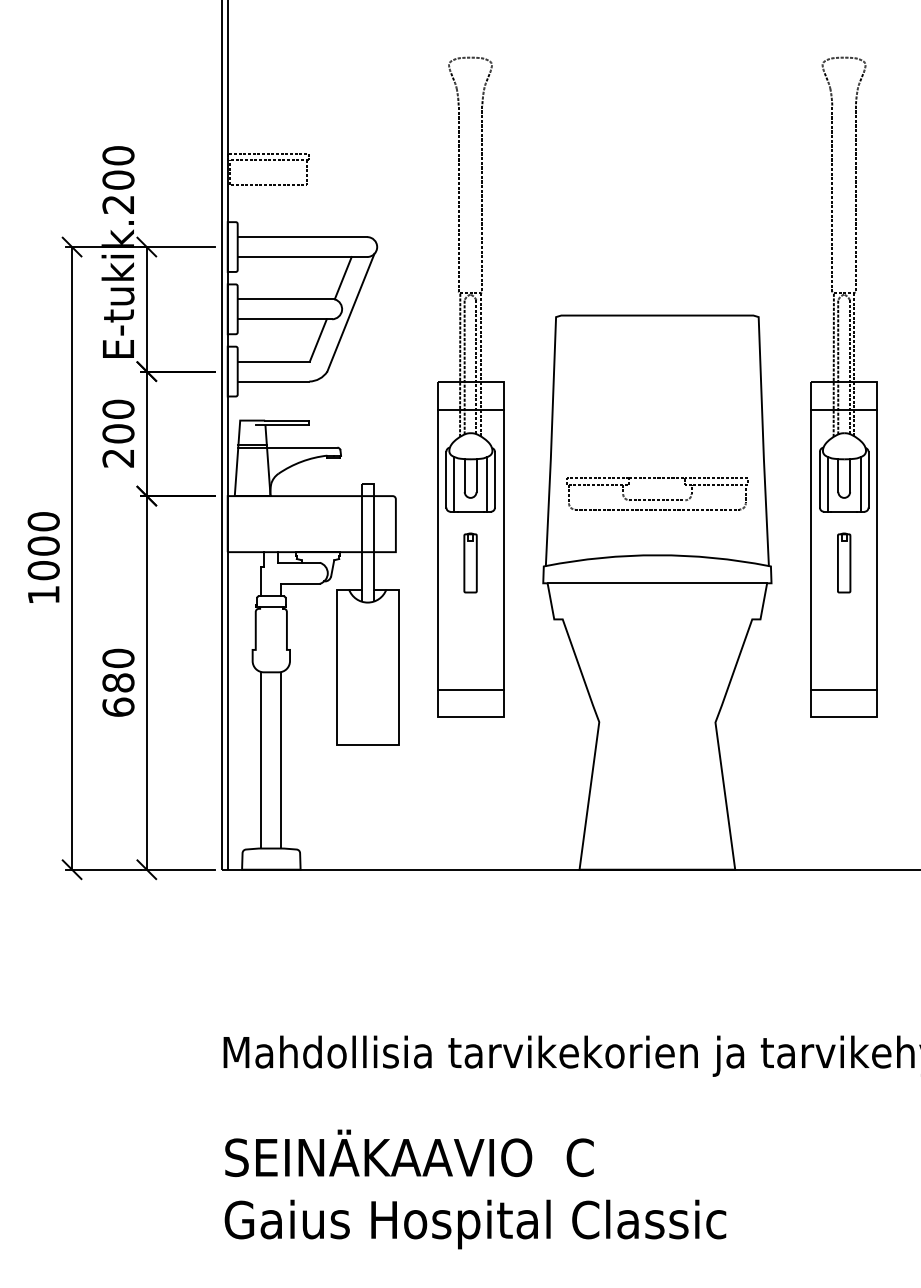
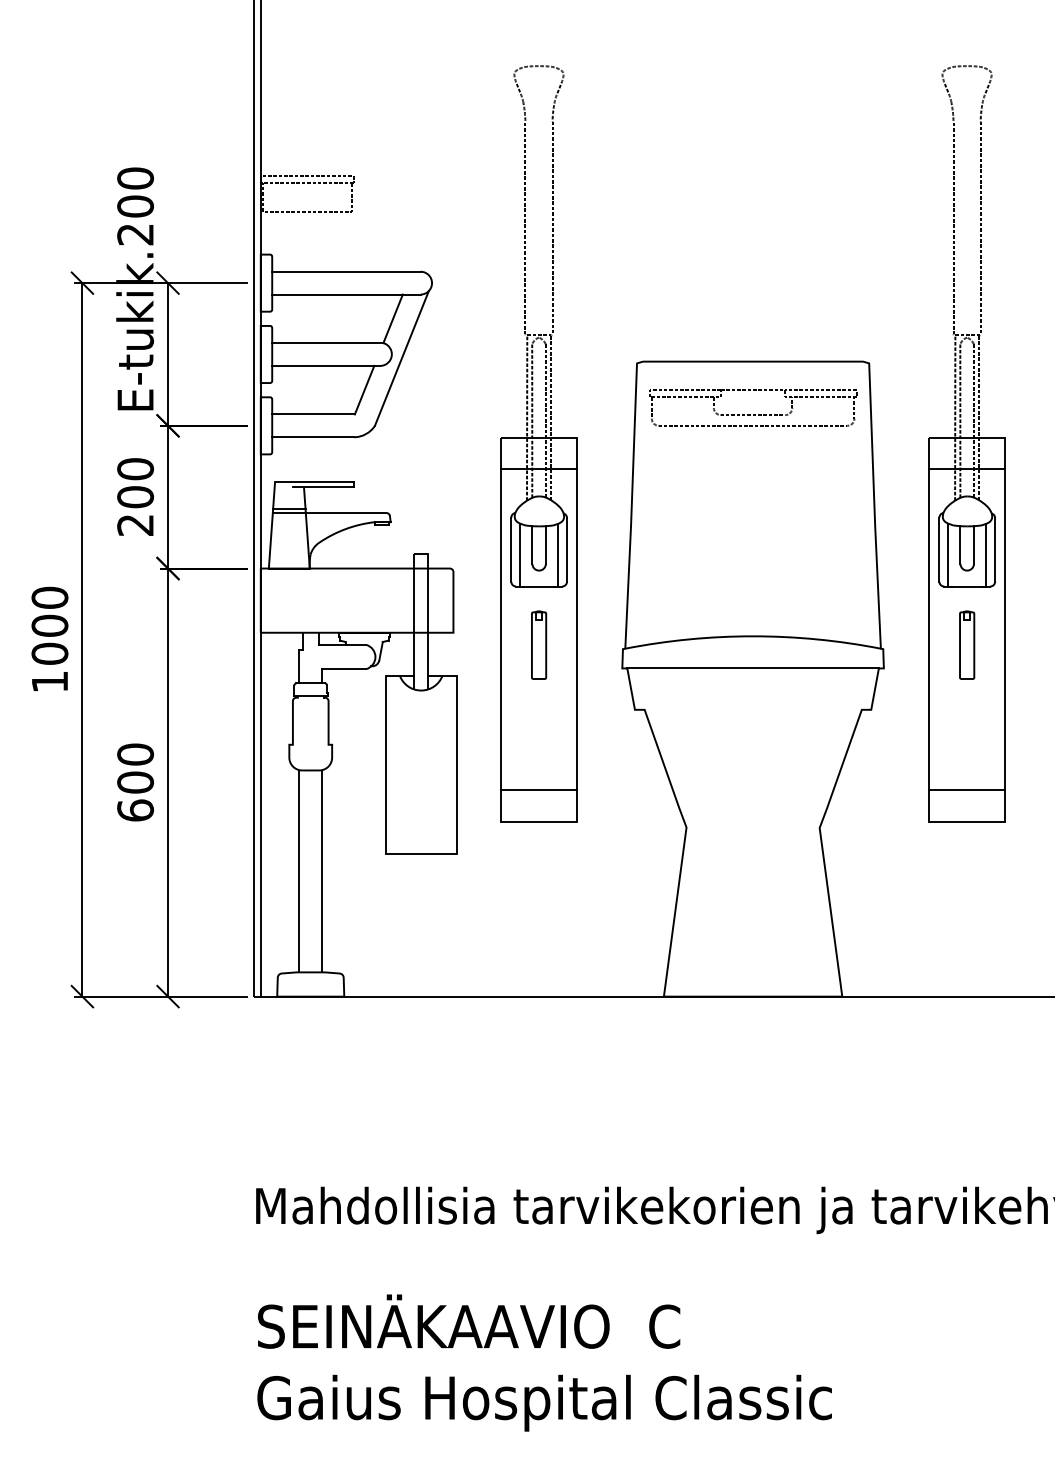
part: (657, 493) -> (753, 407), moved
text: (118, 682) -> (135, 782), 680 -> 600

